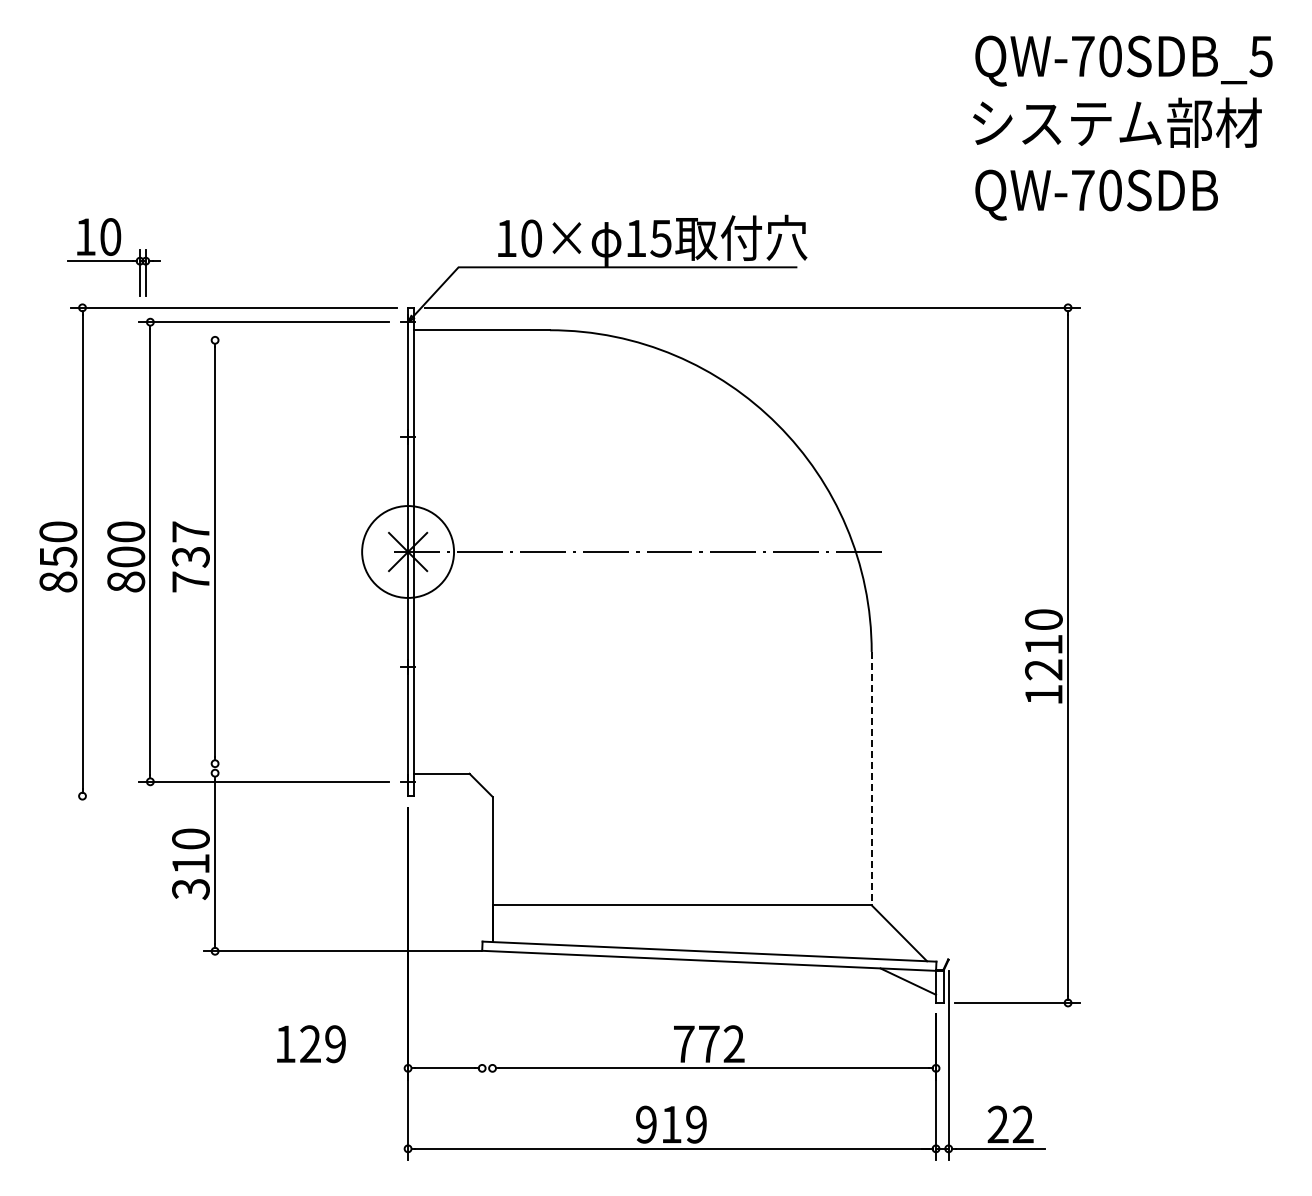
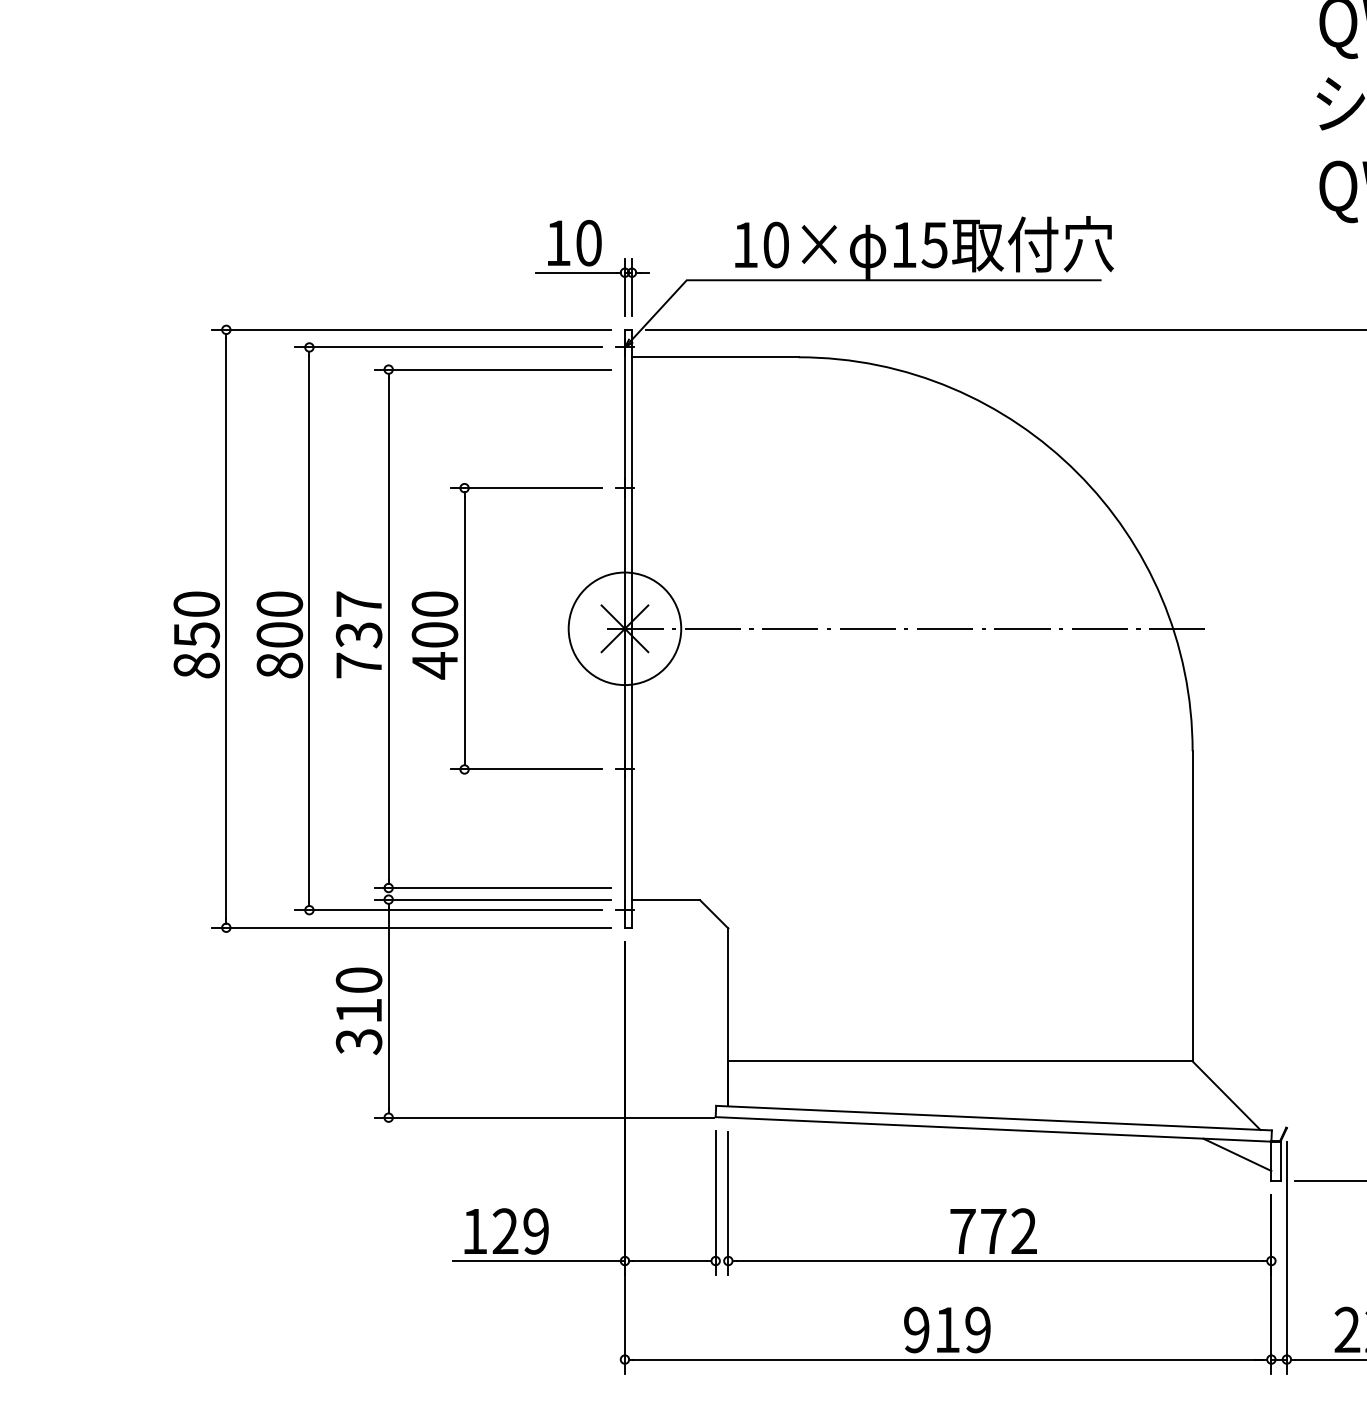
part: (113, 257) -> (592, 268), moved
line: (299, 340) -> (492, 369), added
part: (277, 551) -> (465, 628), added
line: (299, 763) -> (492, 887), added
line: (299, 773) -> (492, 900), added
line: (871, 778) -> (1192, 906), dashed -> solid
line: (233, 796) -> (411, 928), added
line: (482, 1020) -> (716, 1202), added
line: (492, 1020) -> (728, 1202), added
line: (337, 1068) -> (538, 1261), added

